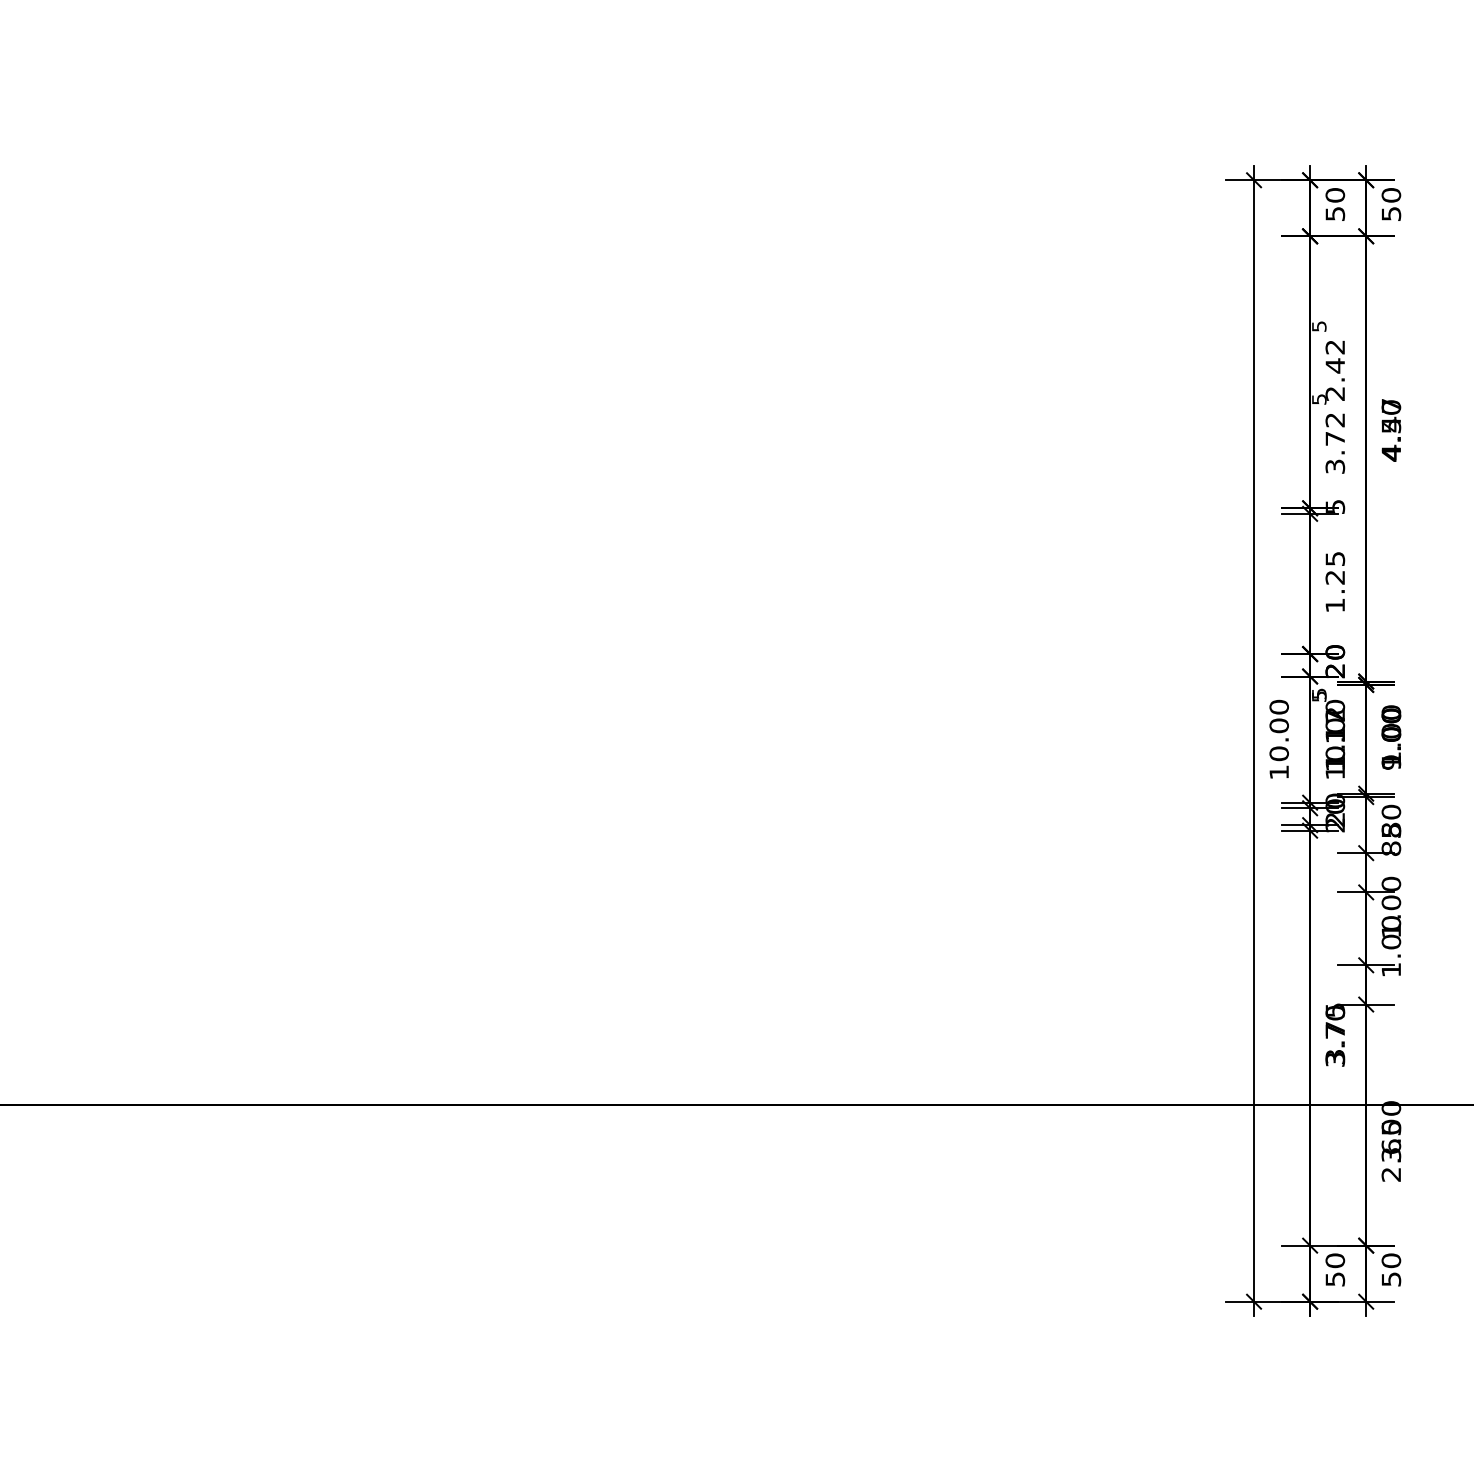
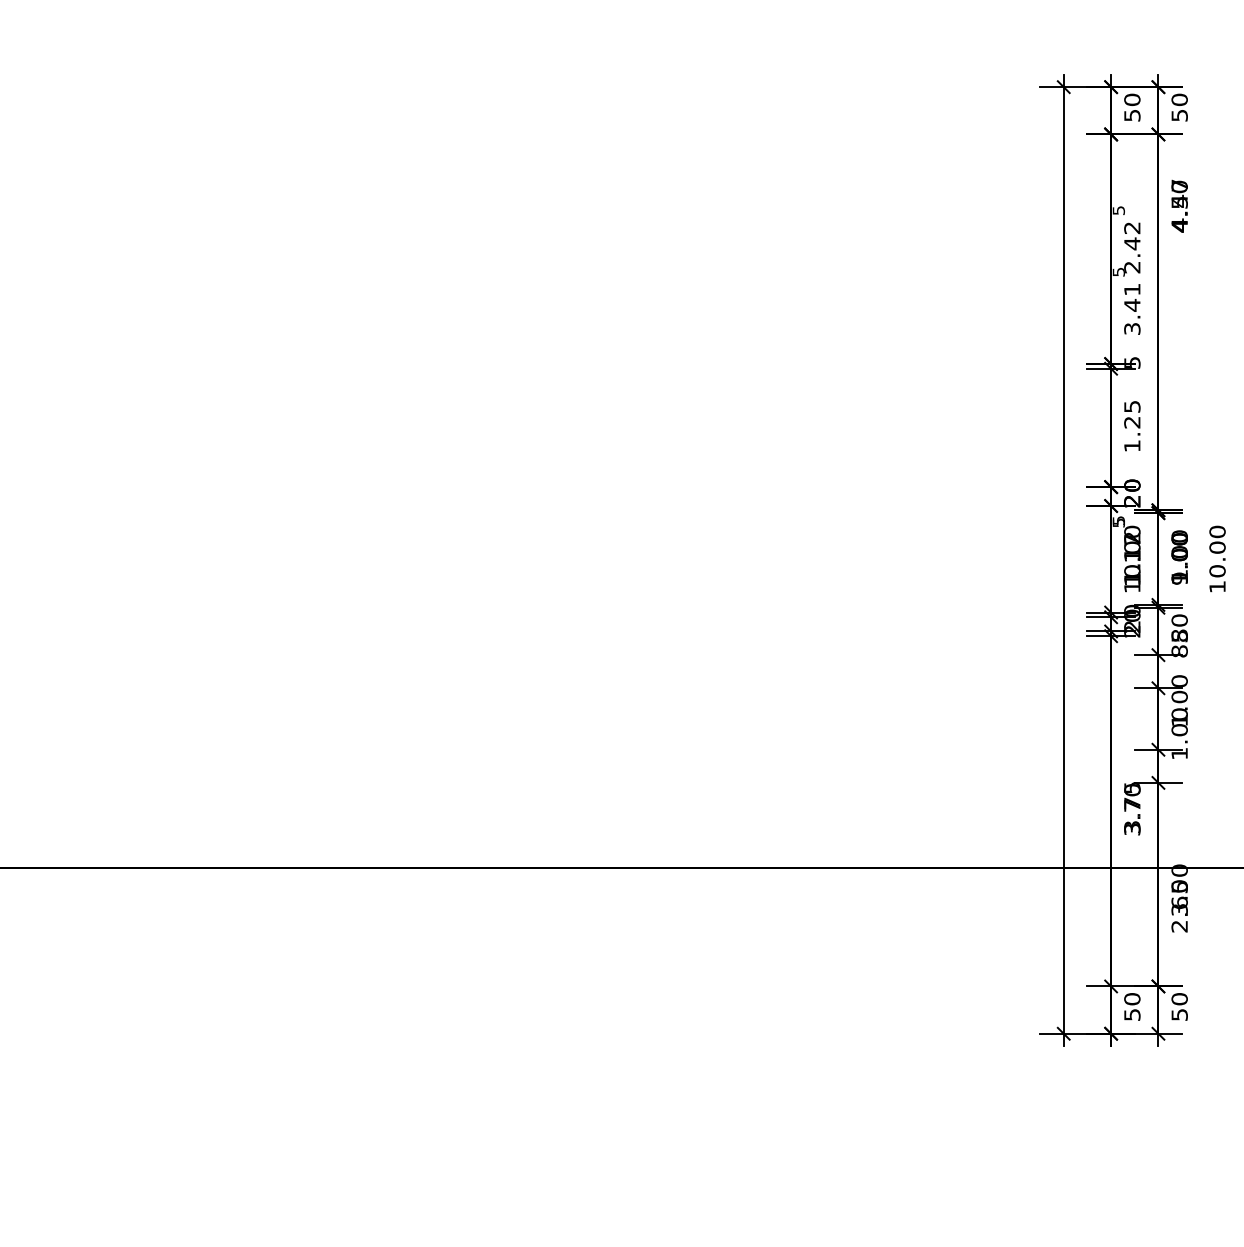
text: (1334, 429) -> (1131, 297), 3.72 -> 3.41
text: (1391, 430) -> (1179, 206), moved
text: (1278, 738) -> (1216, 558), moved

